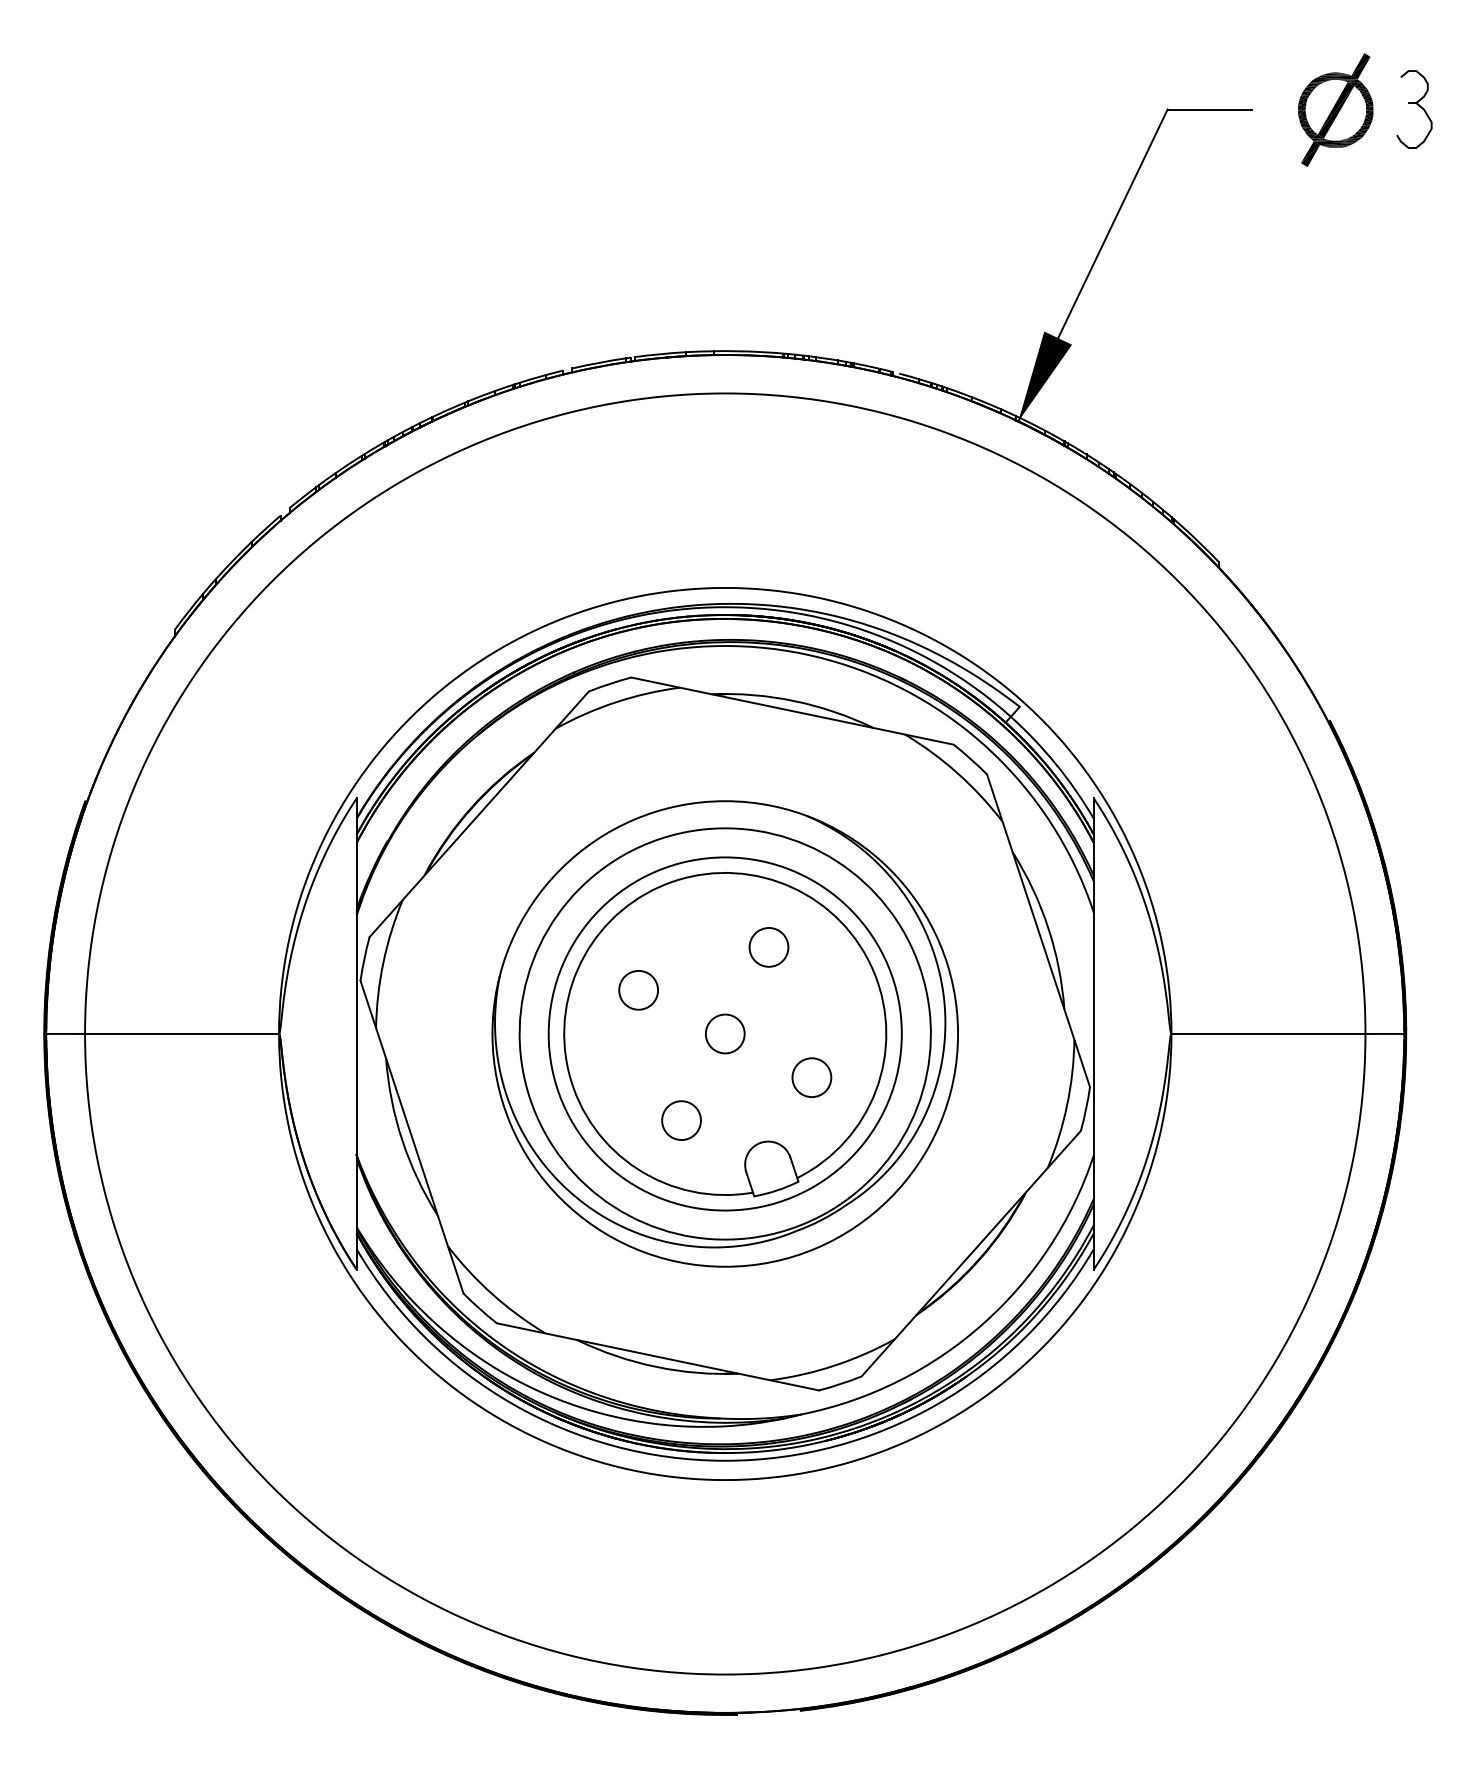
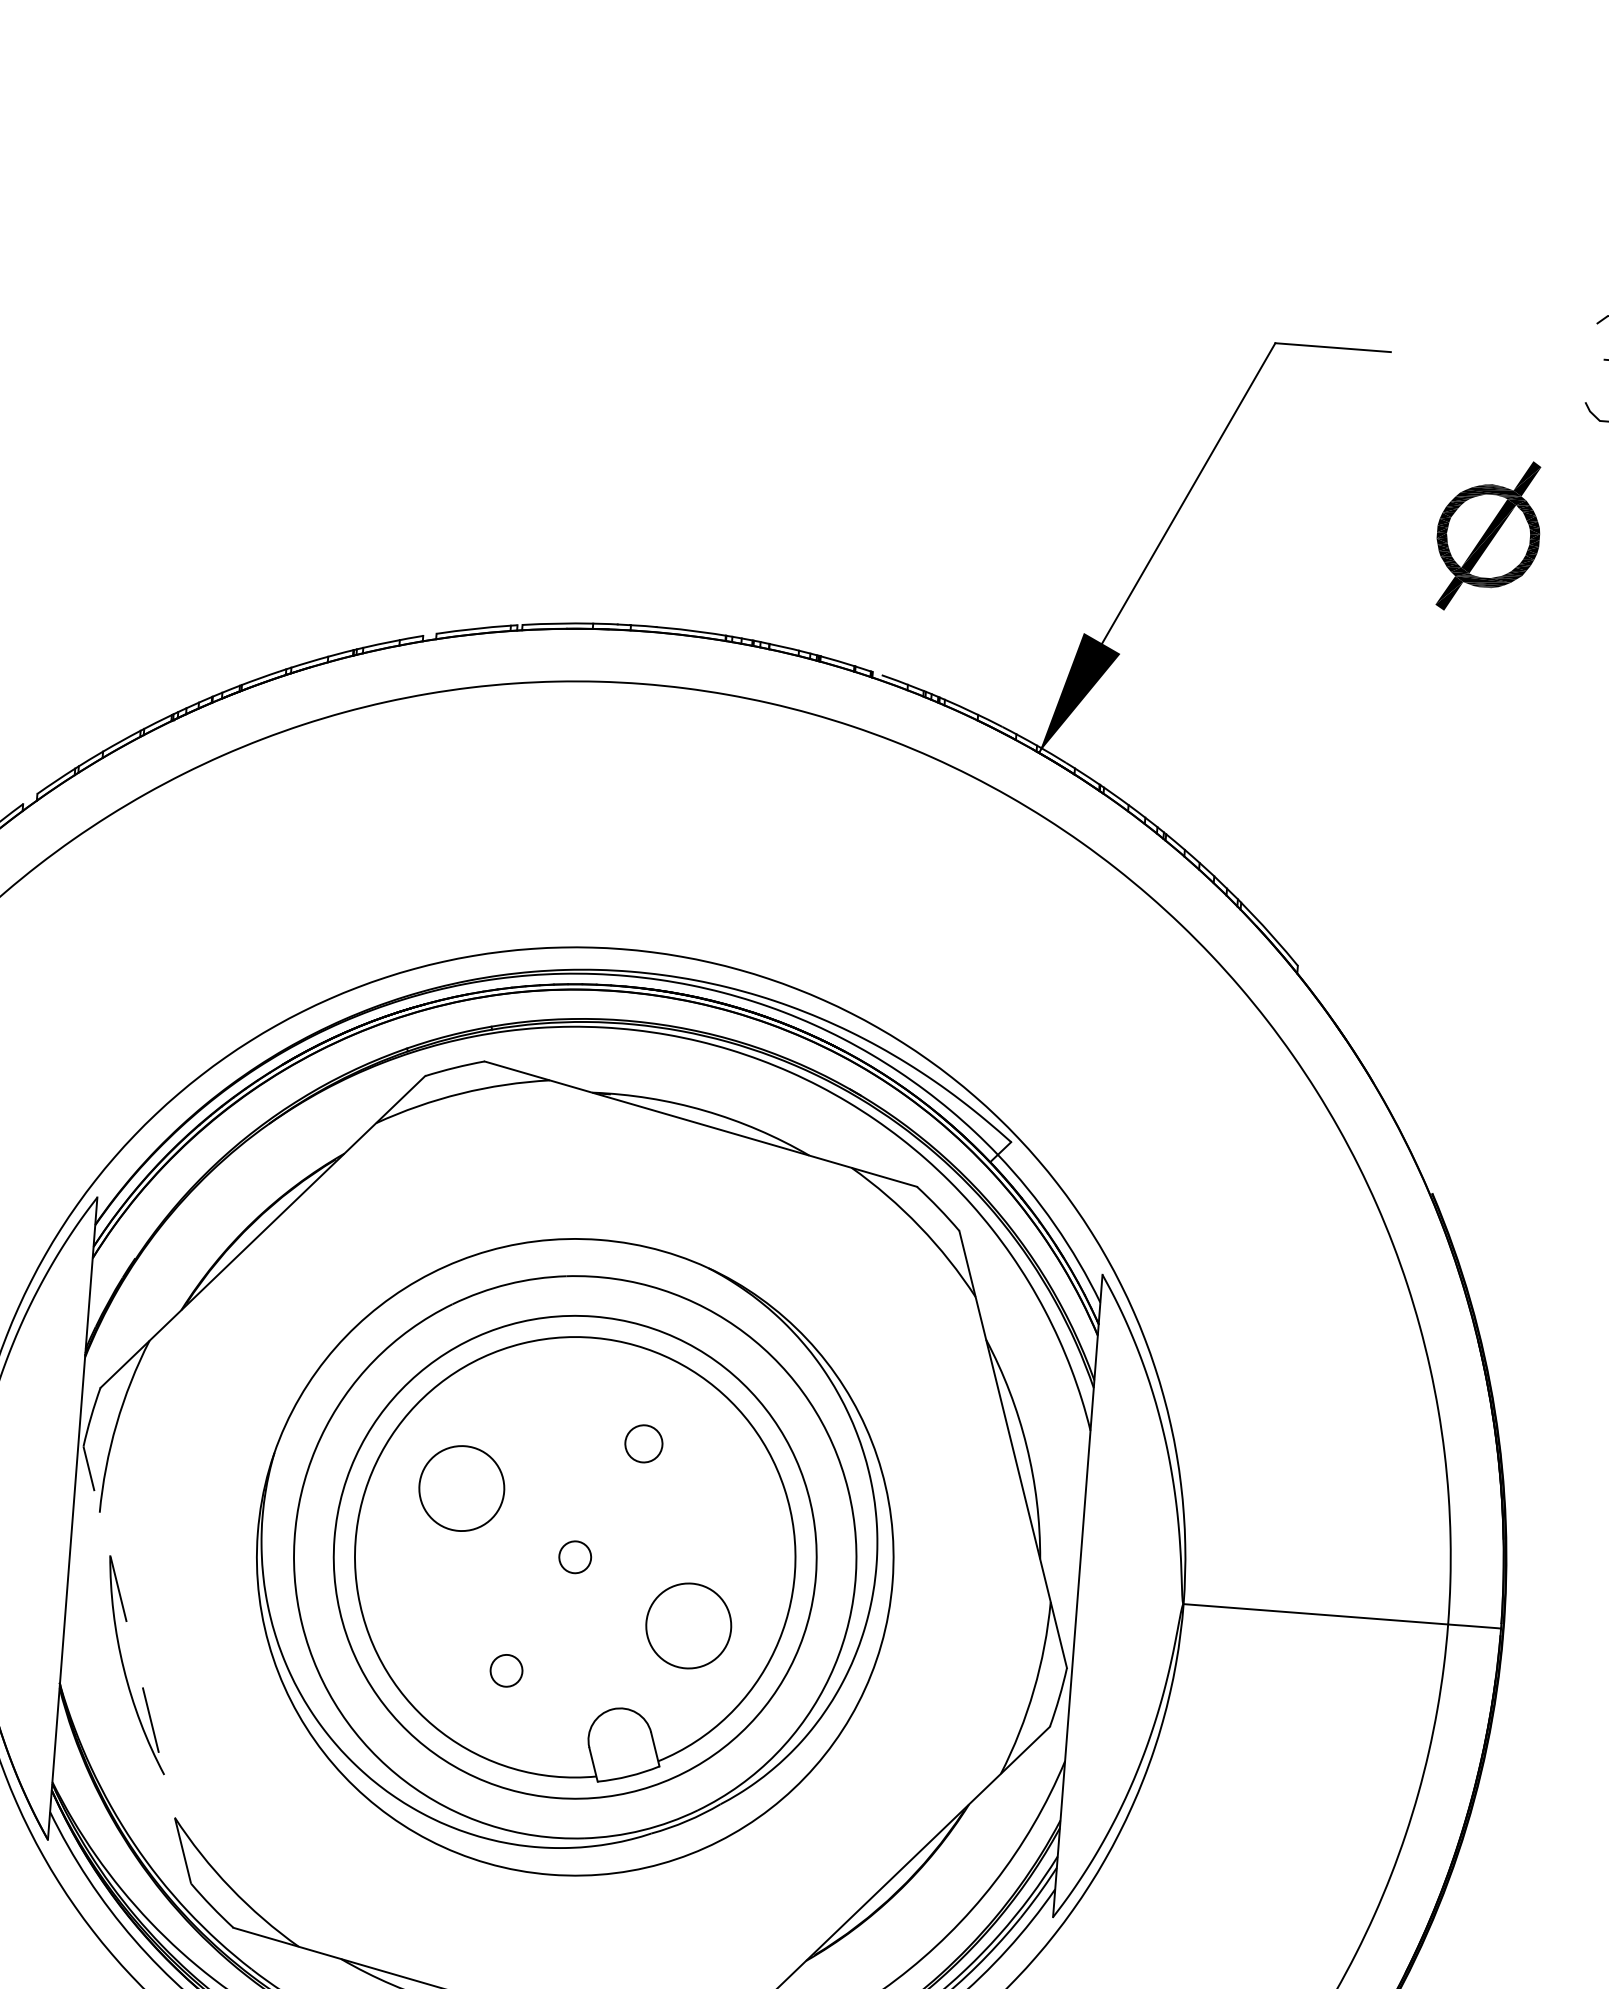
part: (1335, 109) -> (1488, 535), moved
circle: (768, 947) -> (643, 1443), size x0.7
circle: (638, 990) -> (461, 1488), size x1.6
circle: (724, 1033) -> (574, 1556), size x0.6
circle: (811, 1077) -> (688, 1625), size x1.6
circle: (681, 1120) -> (506, 1670), size x0.6
line: (412, 1137) -> (137, 1665), solid -> dashed

